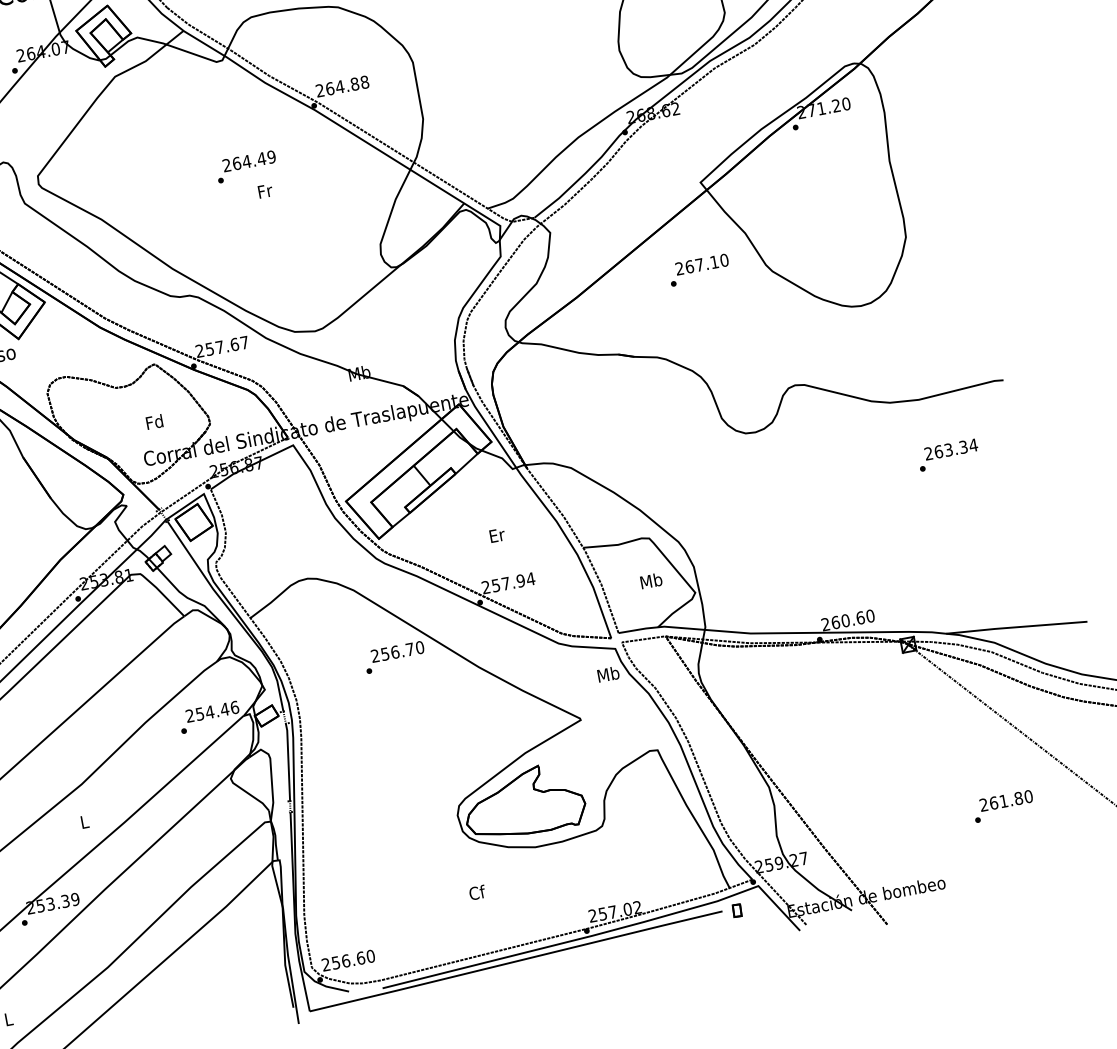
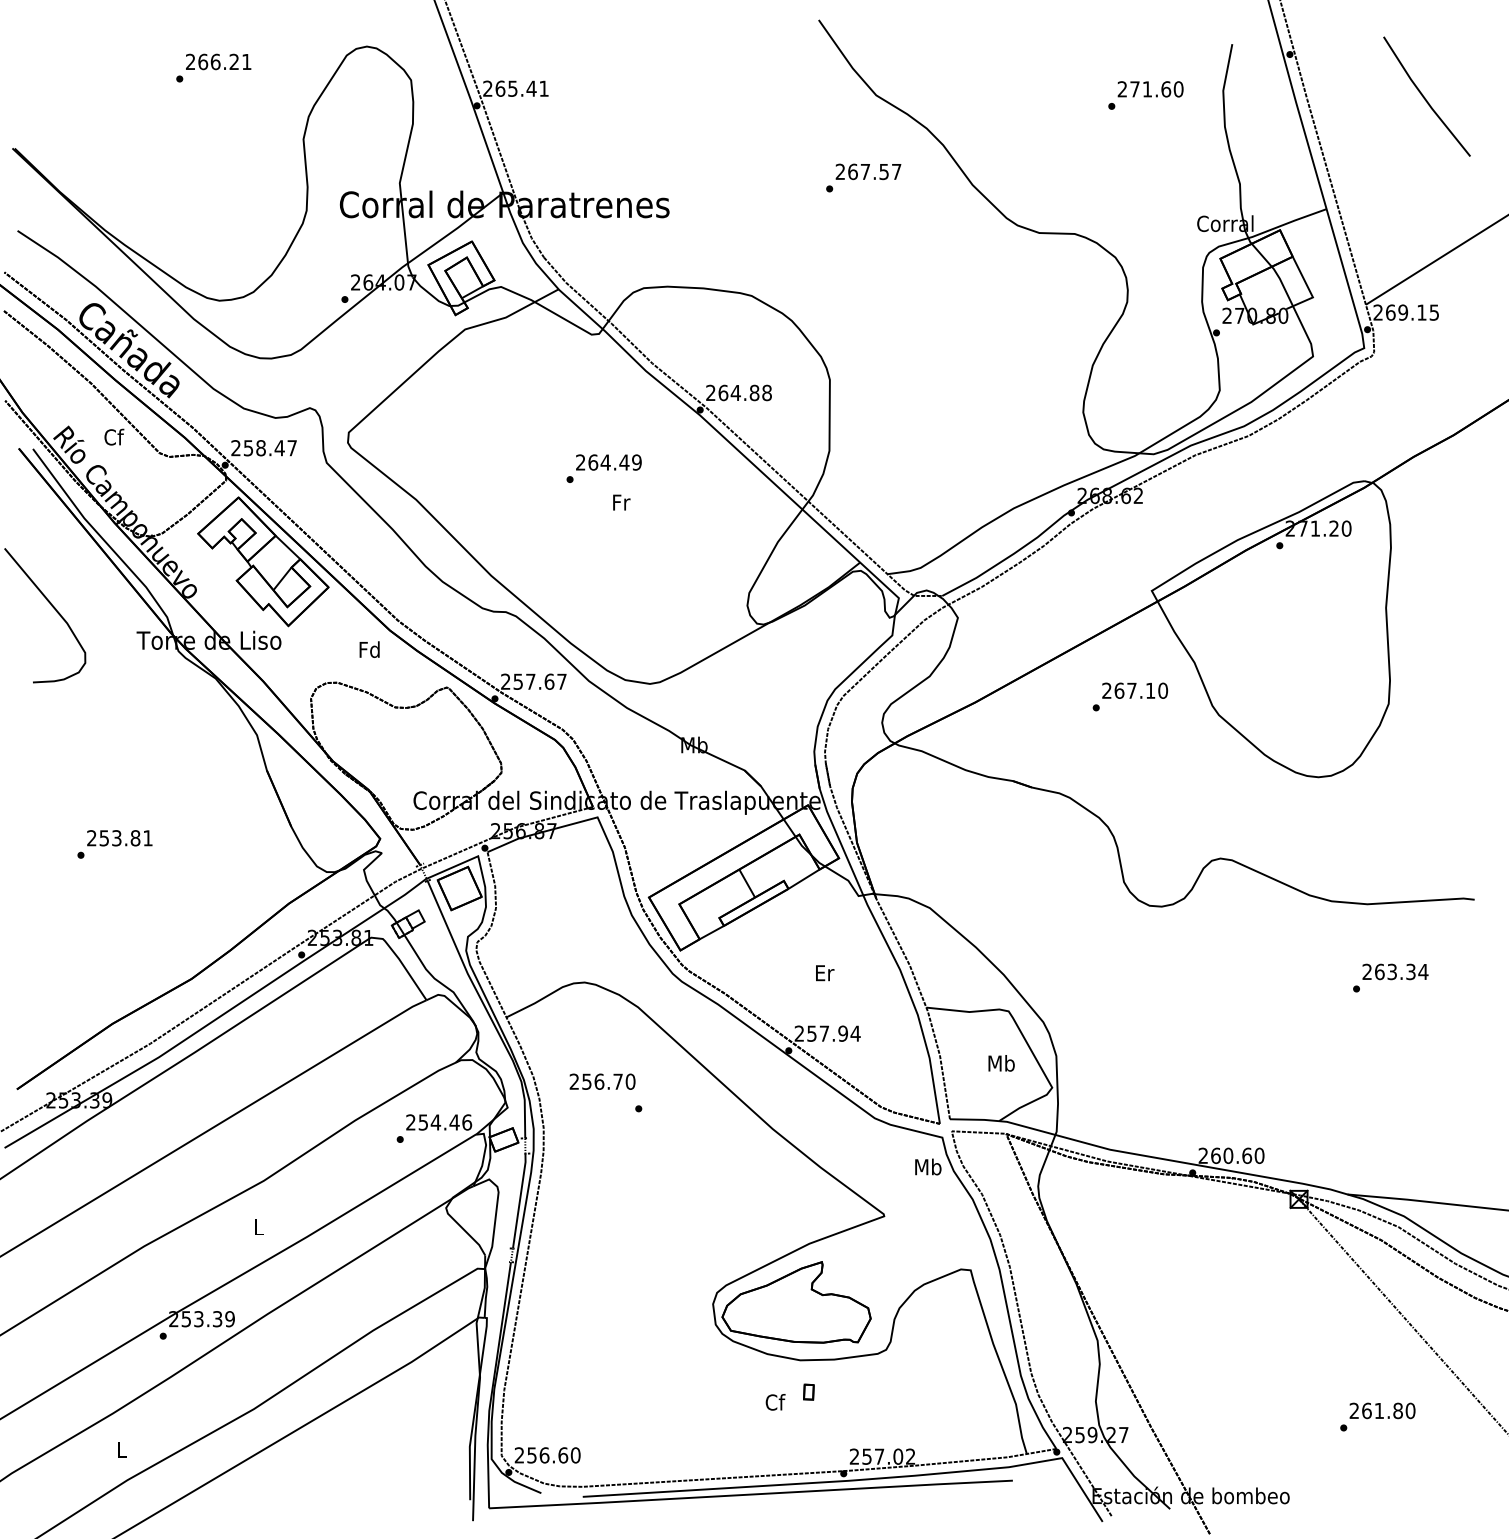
text: (154, 421) -> (369, 649), moved
text: (397, 651) -> (602, 1081), moved
text: (477, 892) -> (775, 1402), moved
part: (736, 910) -> (808, 1391), moved

